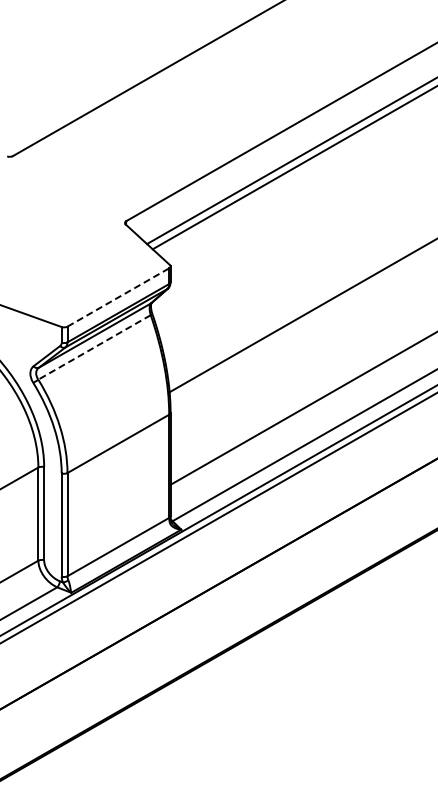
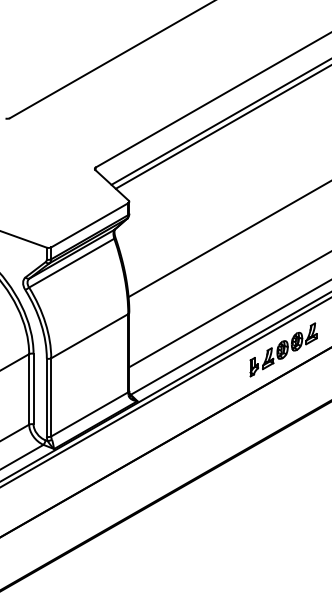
line: (118, 297) -> (89, 225), dashed -> solid
line: (94, 347) -> (71, 263), dashed -> solid
part: (373, 461) -> (283, 349), added

